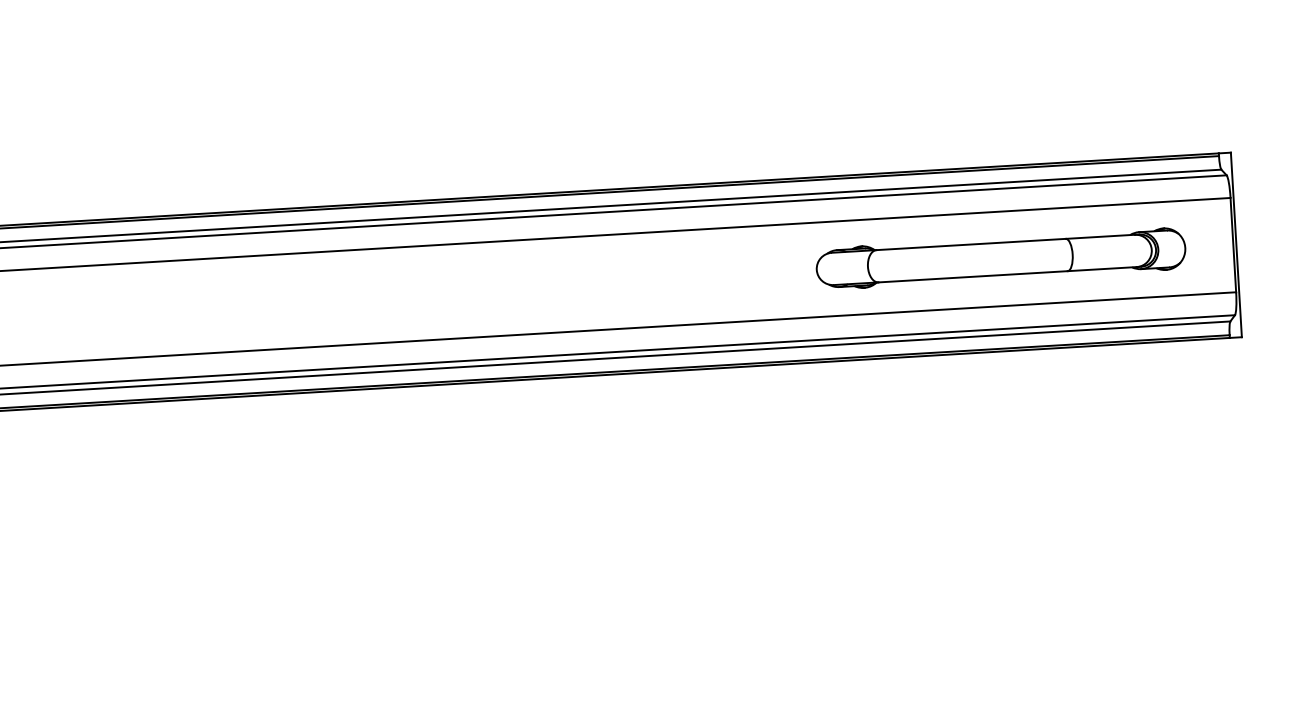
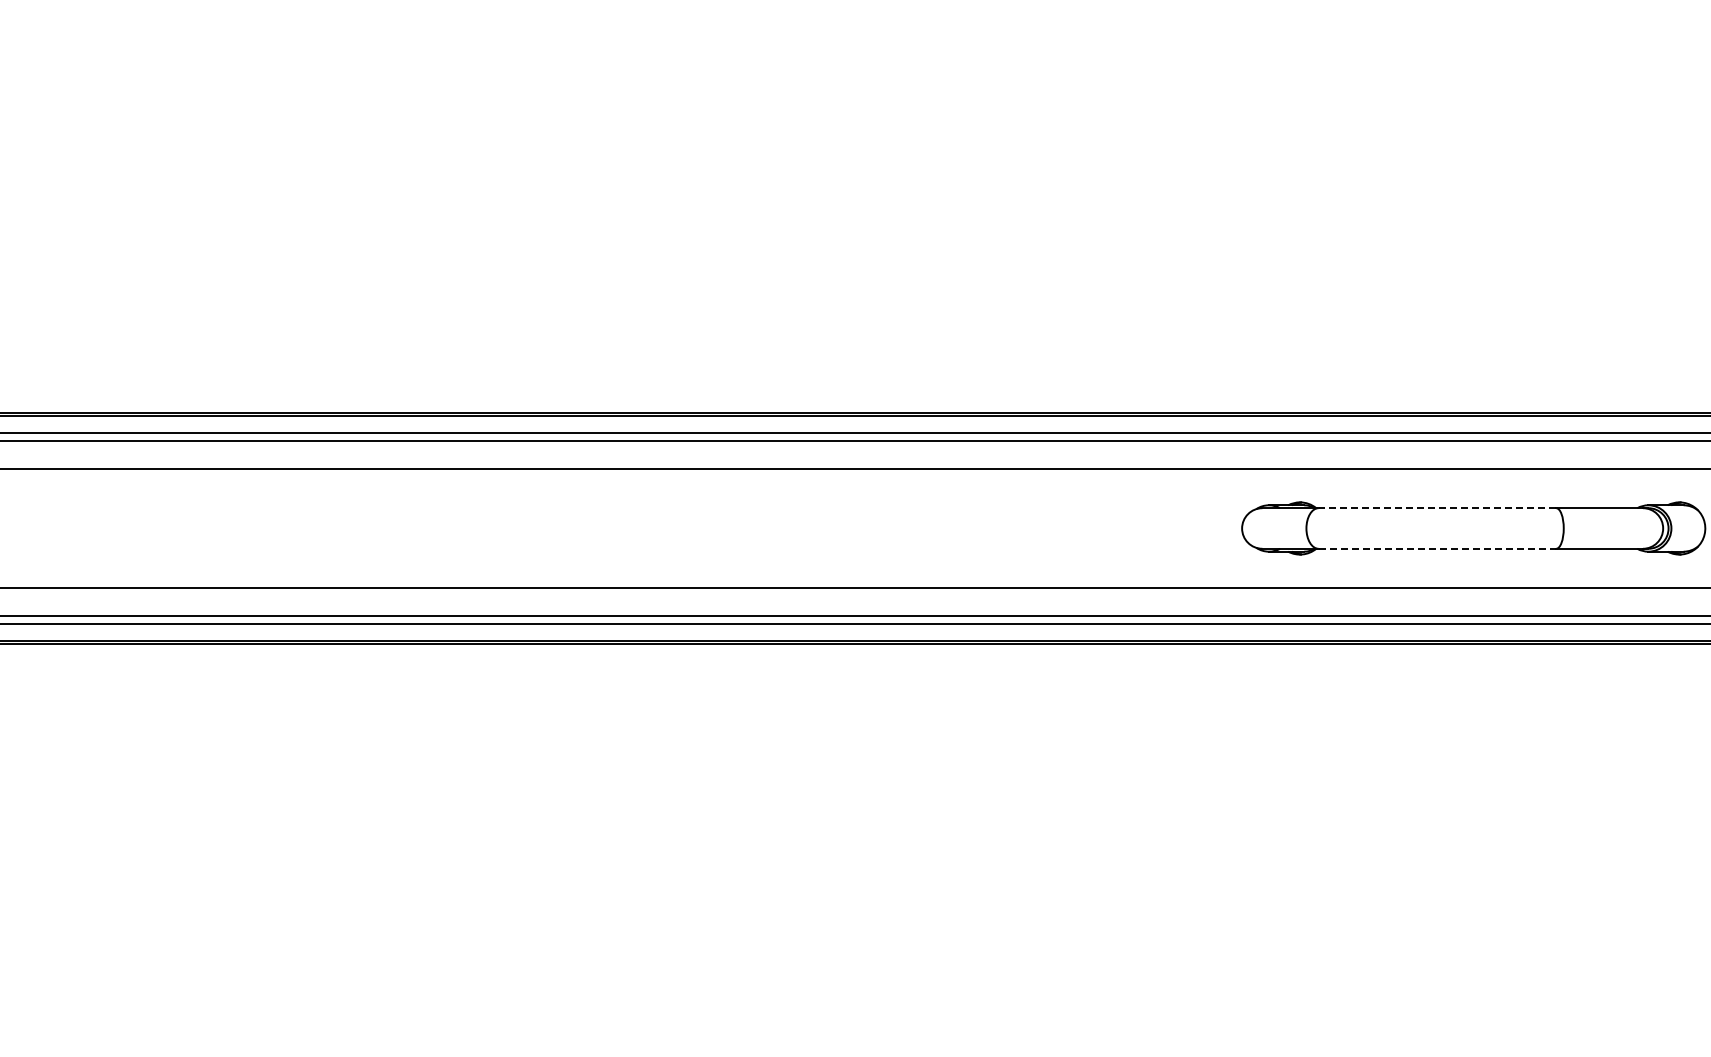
line: (971, 244) -> (1437, 508), solid -> dashed
line: (973, 276) -> (1437, 548), solid -> dashed

